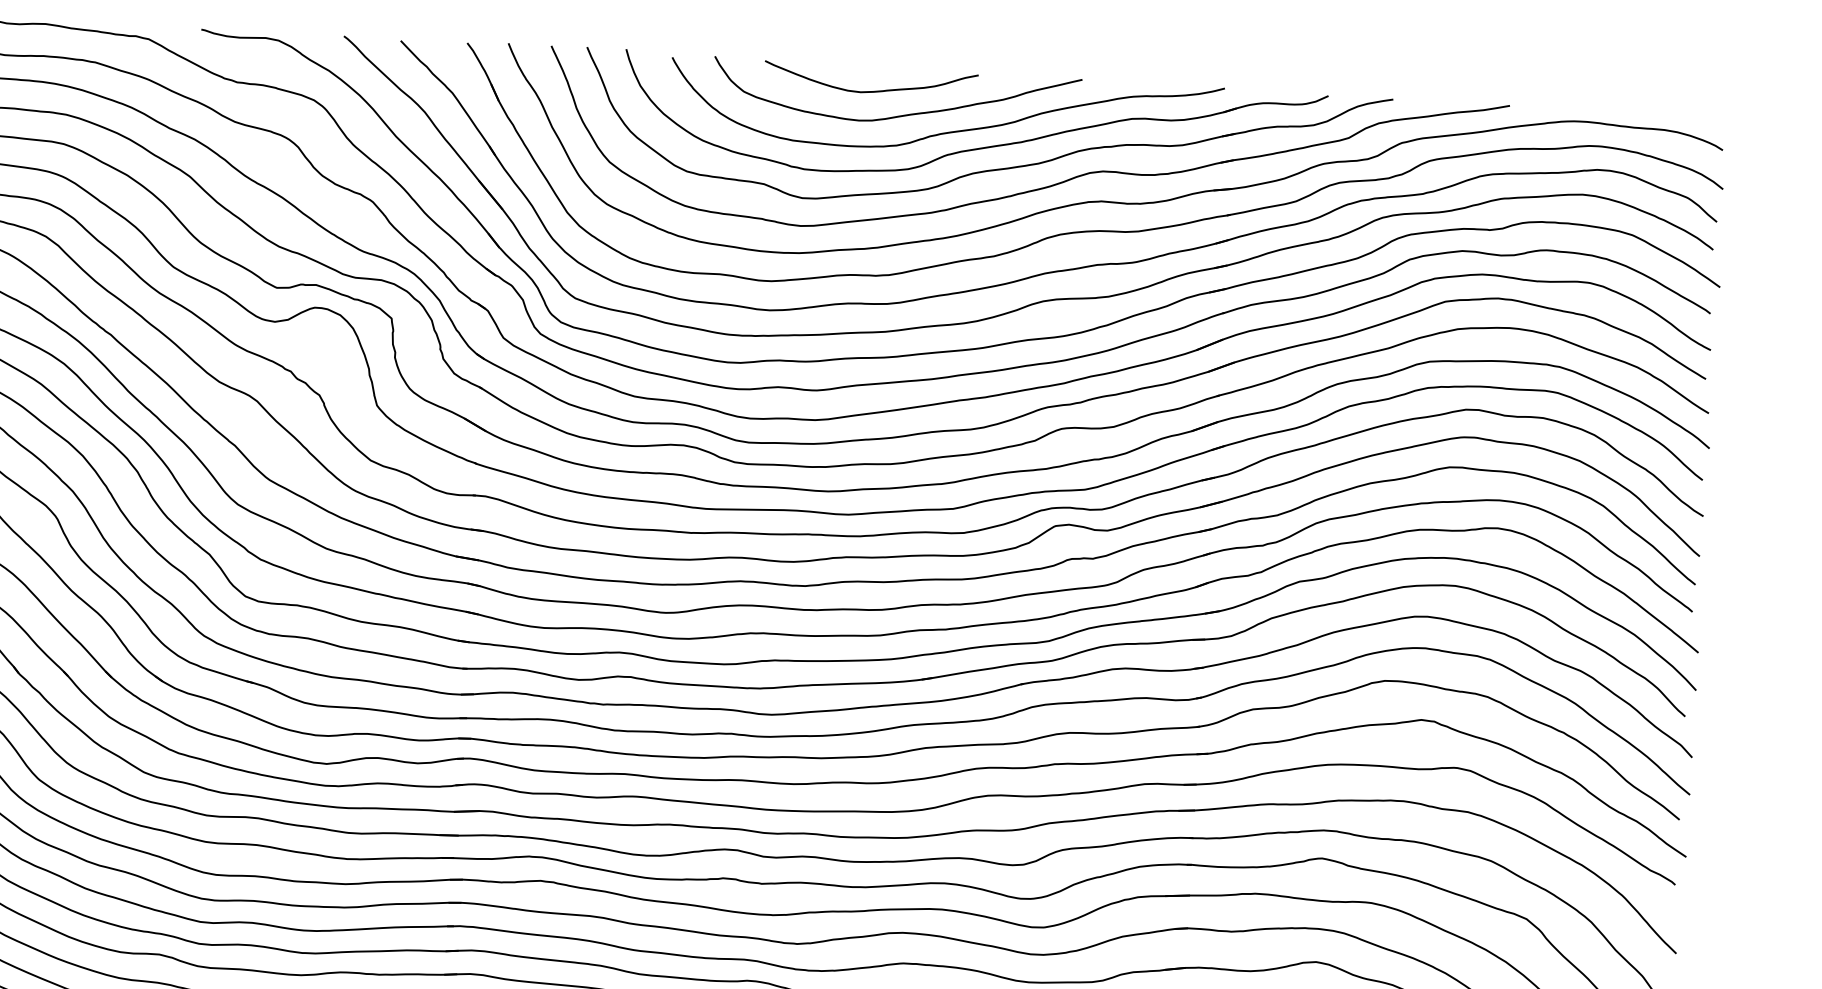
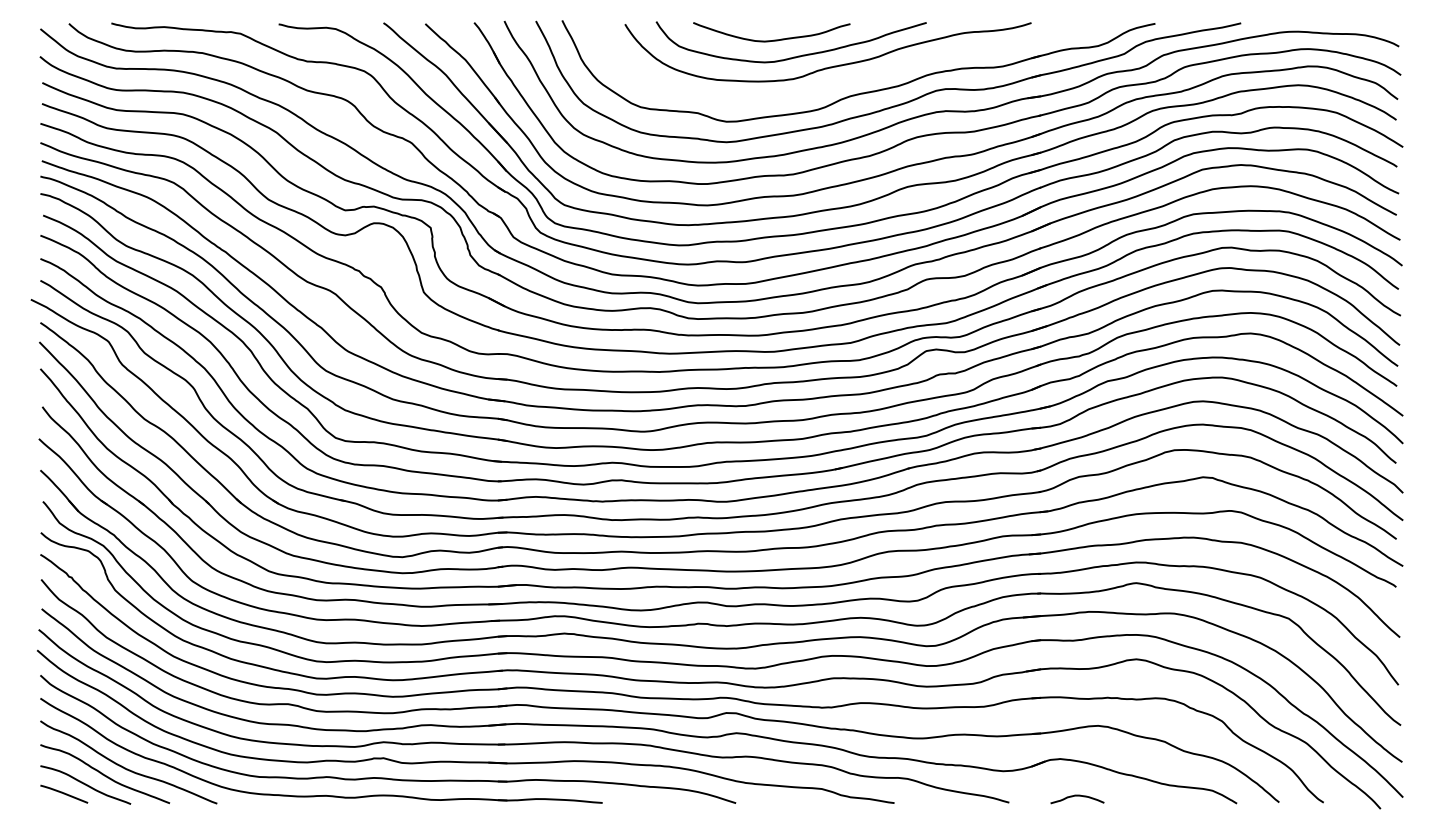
part: (979, 146) -> (854, 76), removed

